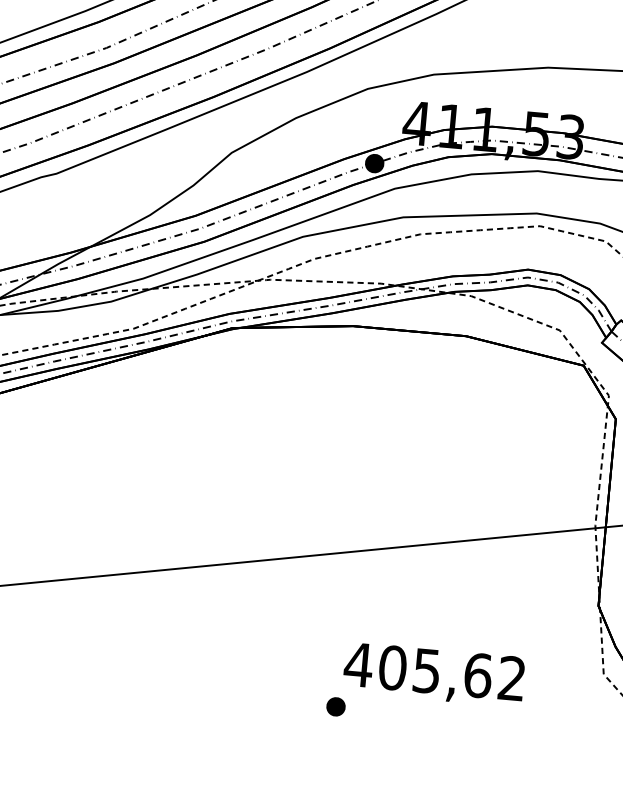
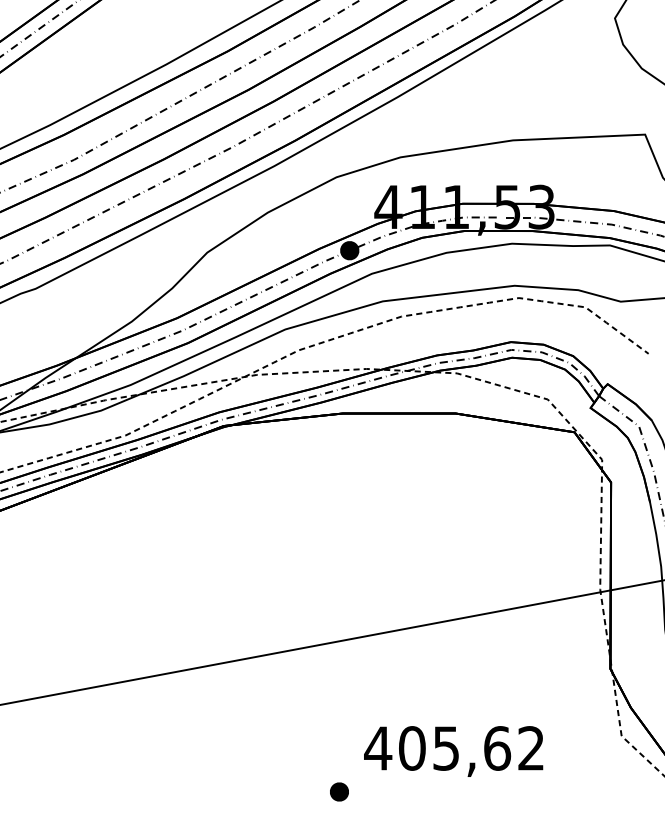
part: (336, 706) -> (339, 791), moved

